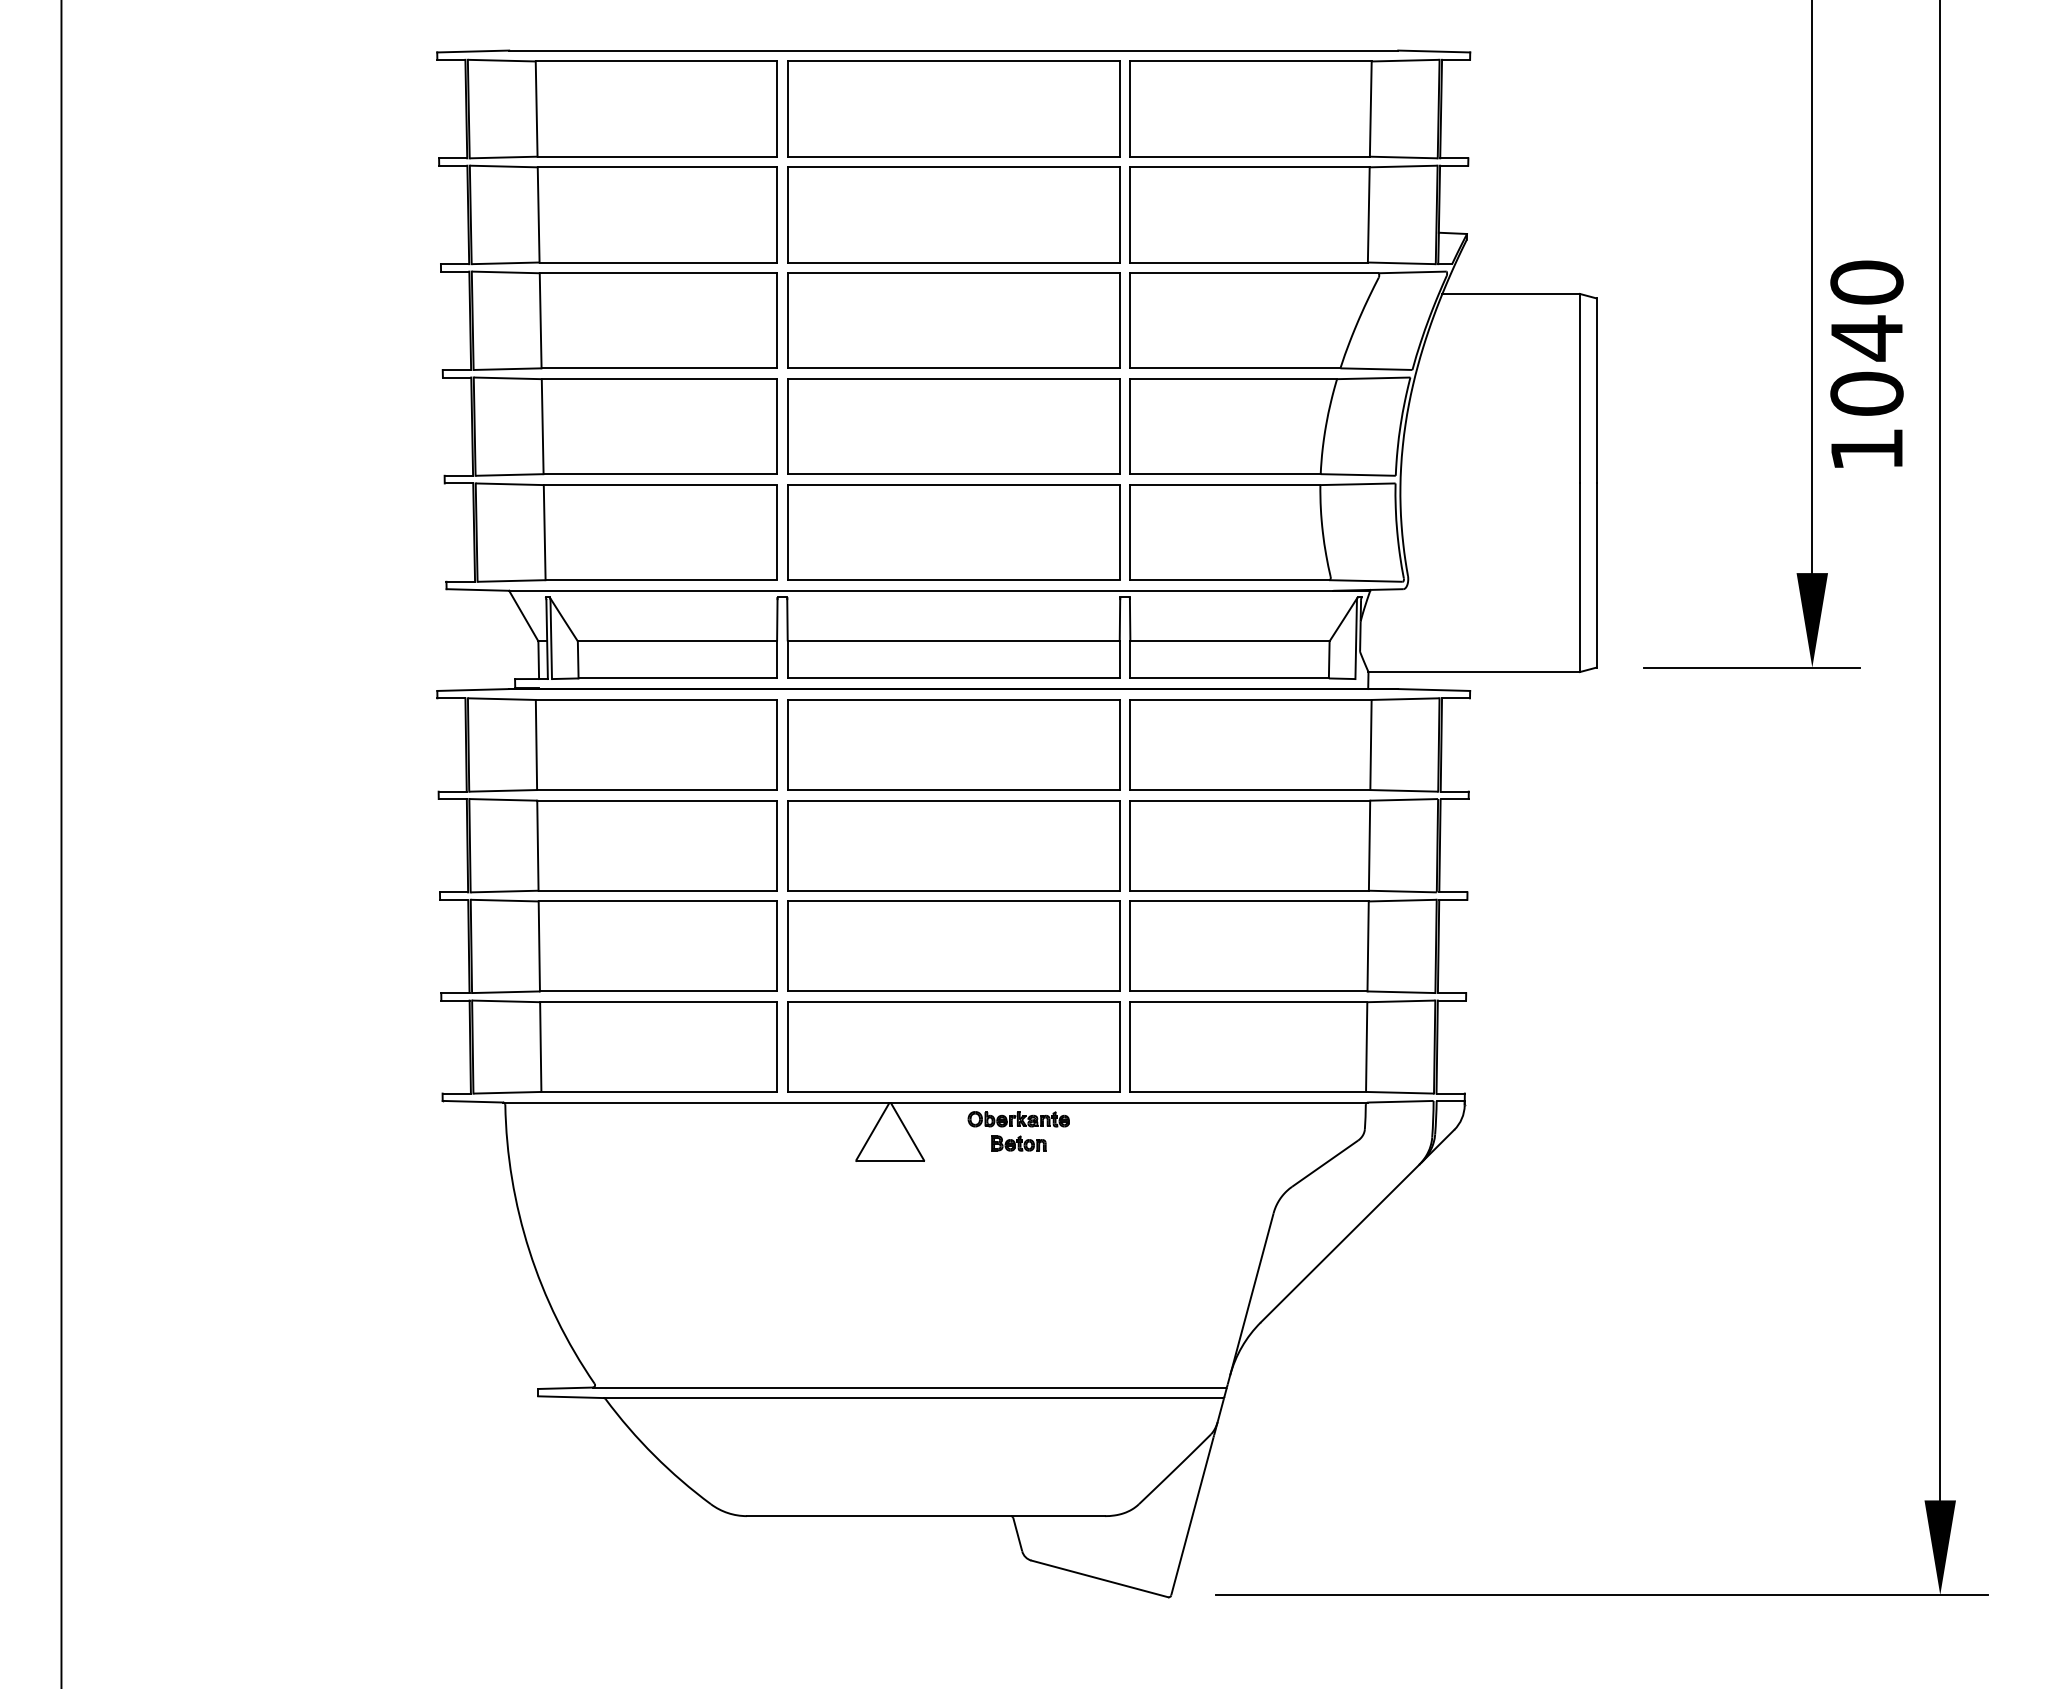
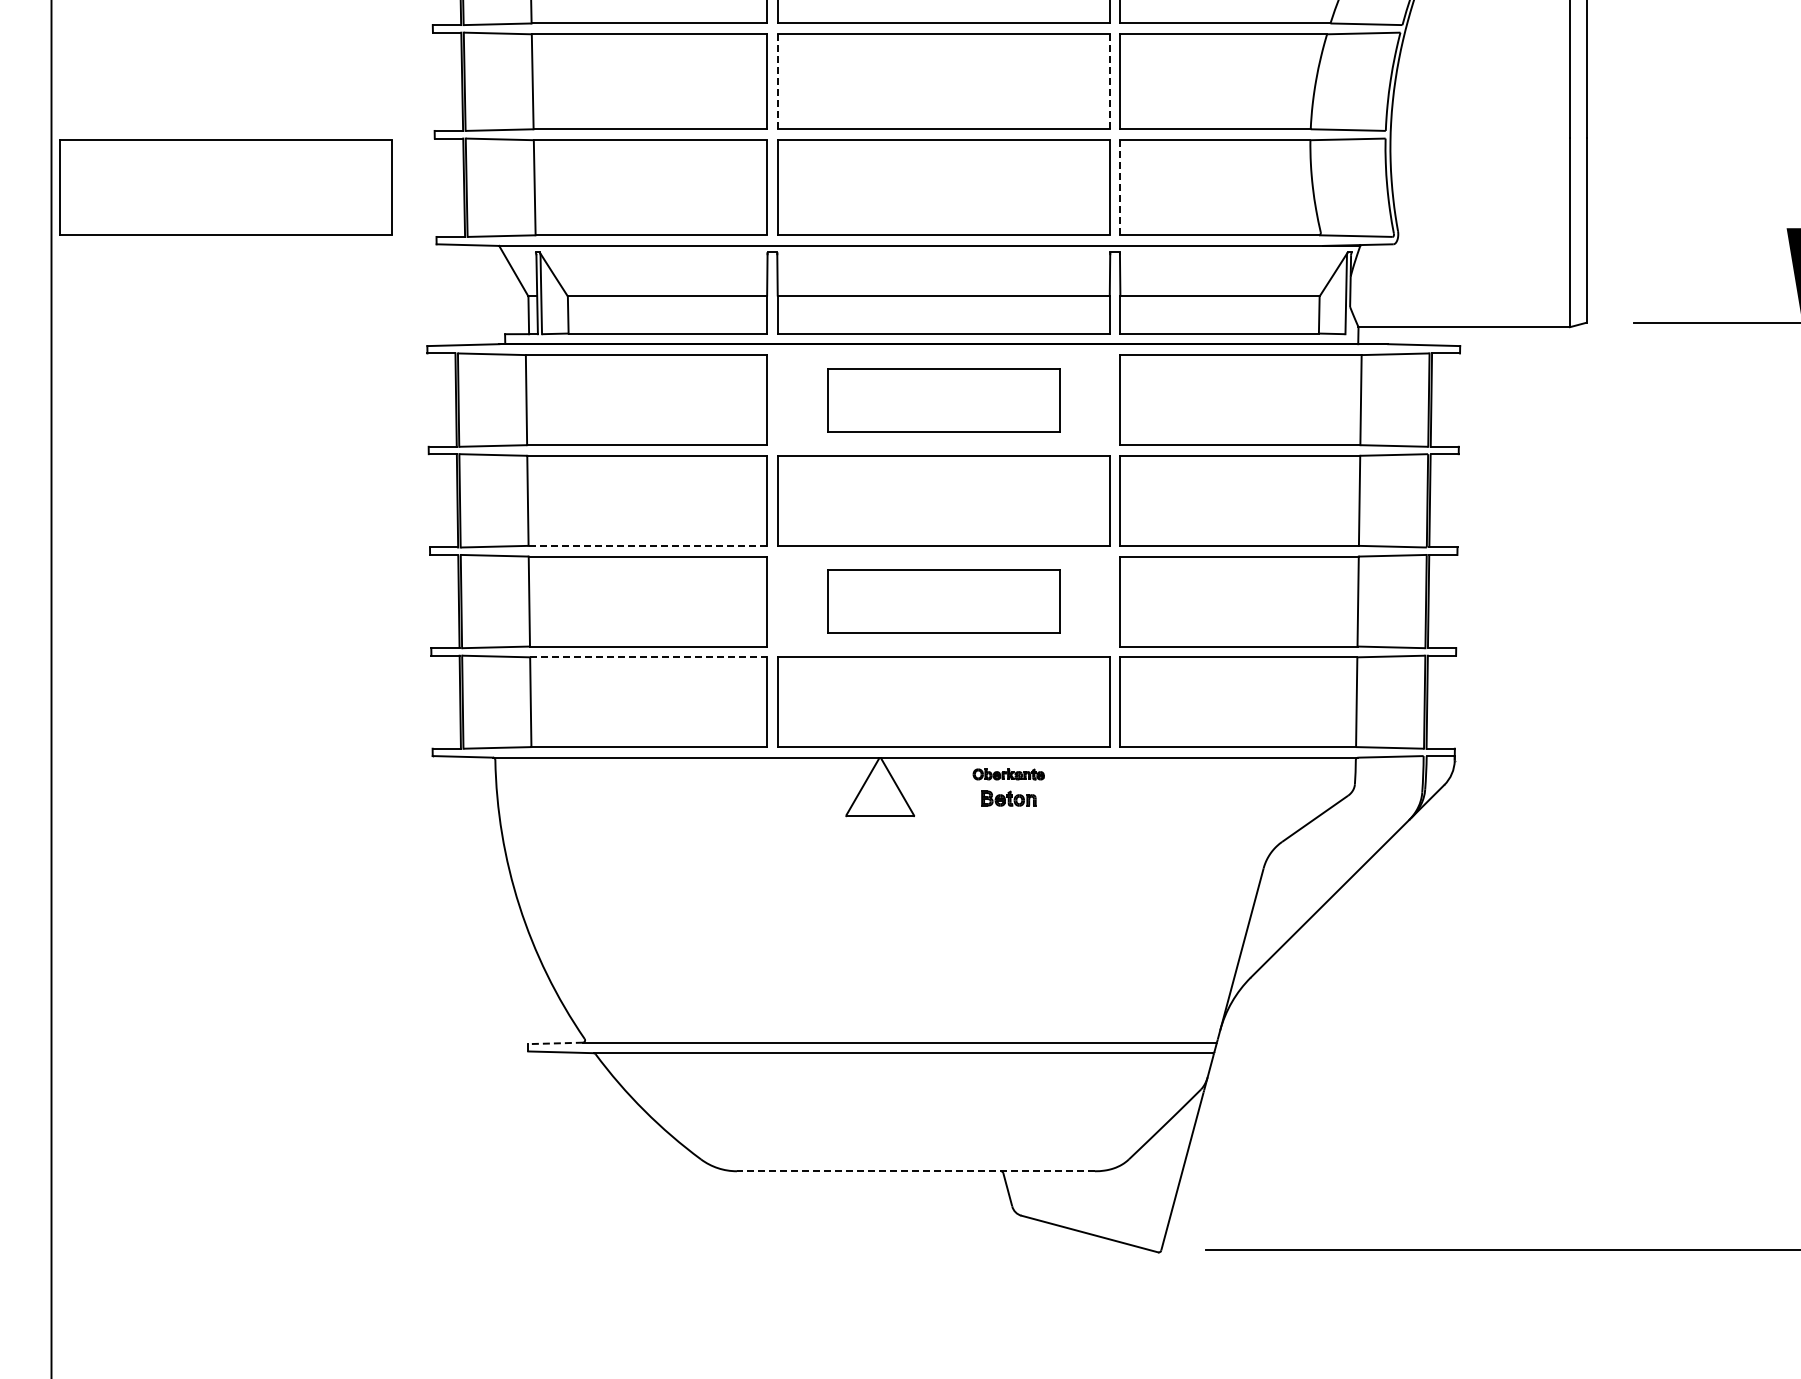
line: (787, 426) -> (777, 81), solid -> dashed
line: (1119, 427) -> (1109, 82), solid -> dashed
part: (235, 532) -> (225, 187), added
line: (1130, 532) -> (1120, 187), solid -> dashed
part: (953, 744) -> (943, 399), size x0.7
line: (657, 890) -> (647, 545), solid -> dashed
part: (953, 945) -> (943, 600), size x0.7
line: (659, 1002) -> (649, 657), solid -> dashed
part: (1018, 1119) -> (1008, 774), size x0.7
line: (565, 1388) -> (555, 1043), solid -> dashed
line: (925, 1516) -> (915, 1171), solid -> dashed

